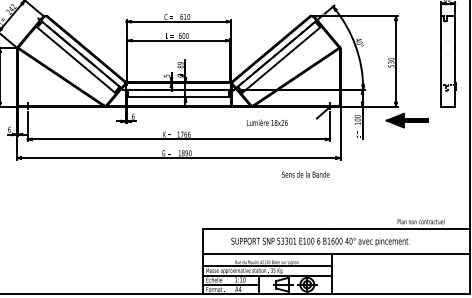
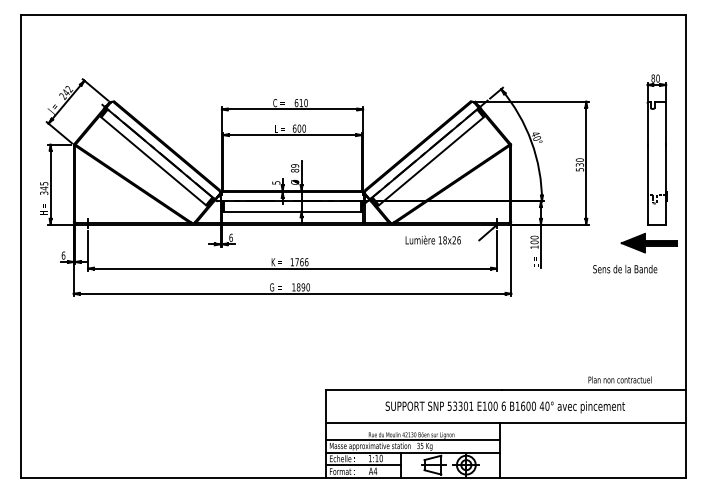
part: (406, 120) -> (648, 242), moved
text: (266, 122) -> (432, 239), moved
text: (305, 174) -> (625, 269), moved
text: (319, 242) -> (504, 407), moved

